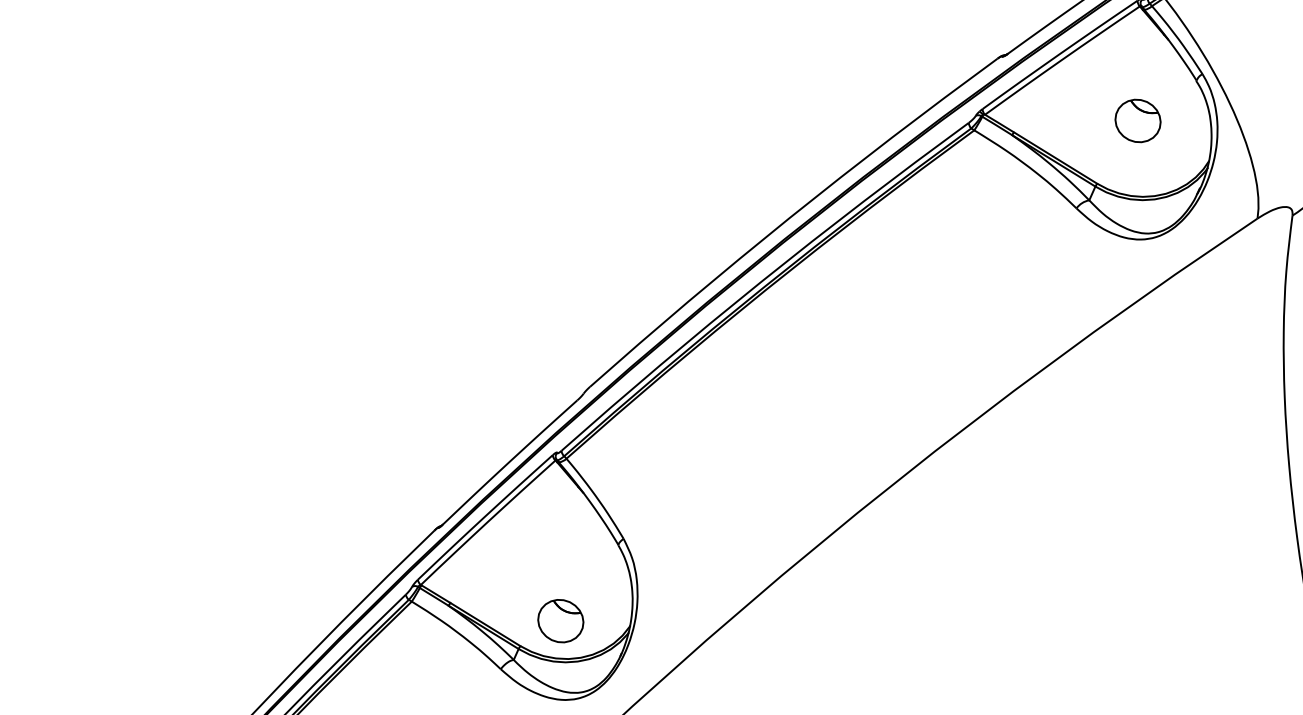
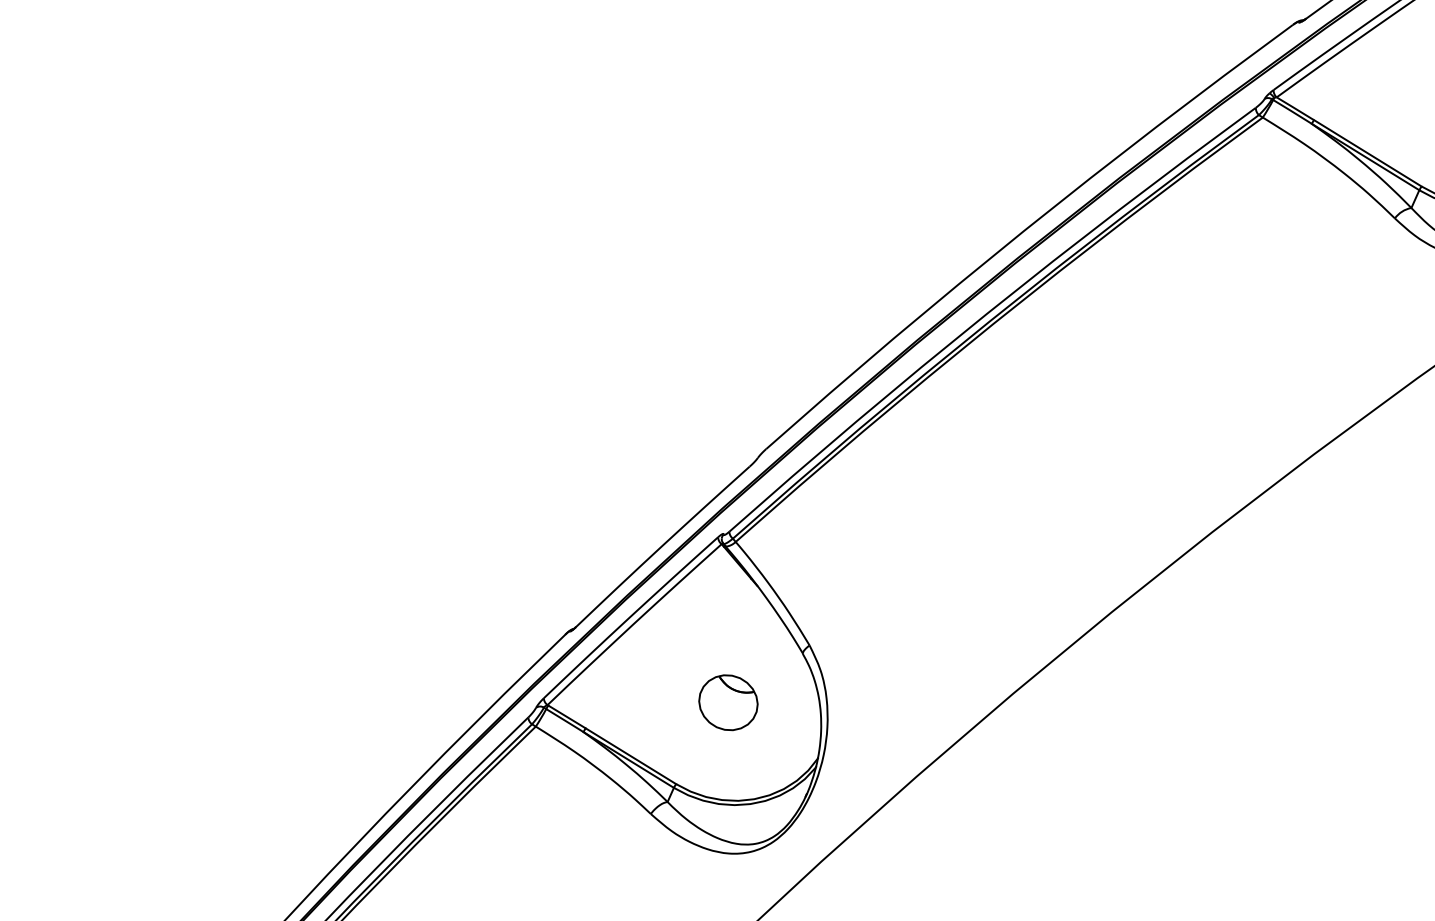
part: (560, 621) -> (728, 703), moved

